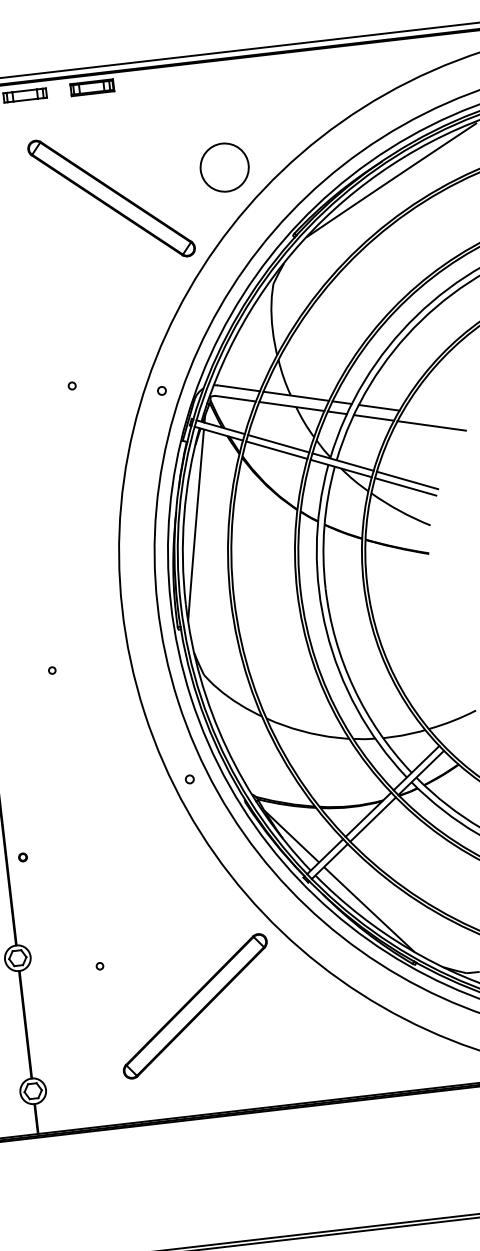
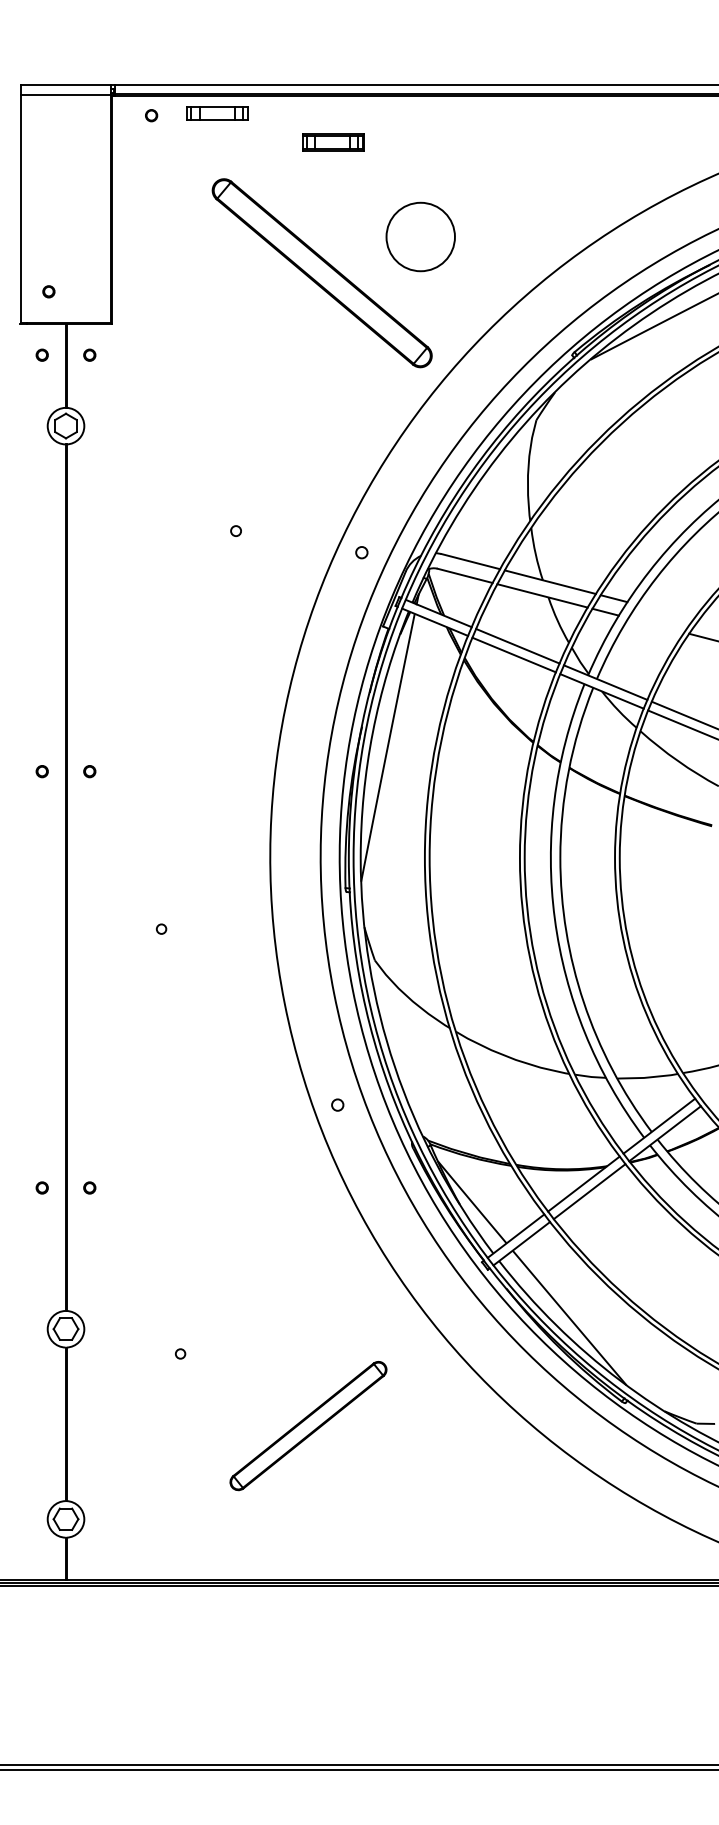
part: (92, 87) -> (333, 142), moved
circle: (224, 167) -> (420, 236), moved
line: (379, 407) -> (665, 611), removed
line: (374, 418) -> (656, 625), removed
part: (195, 1005) -> (308, 1425), size x0.7

